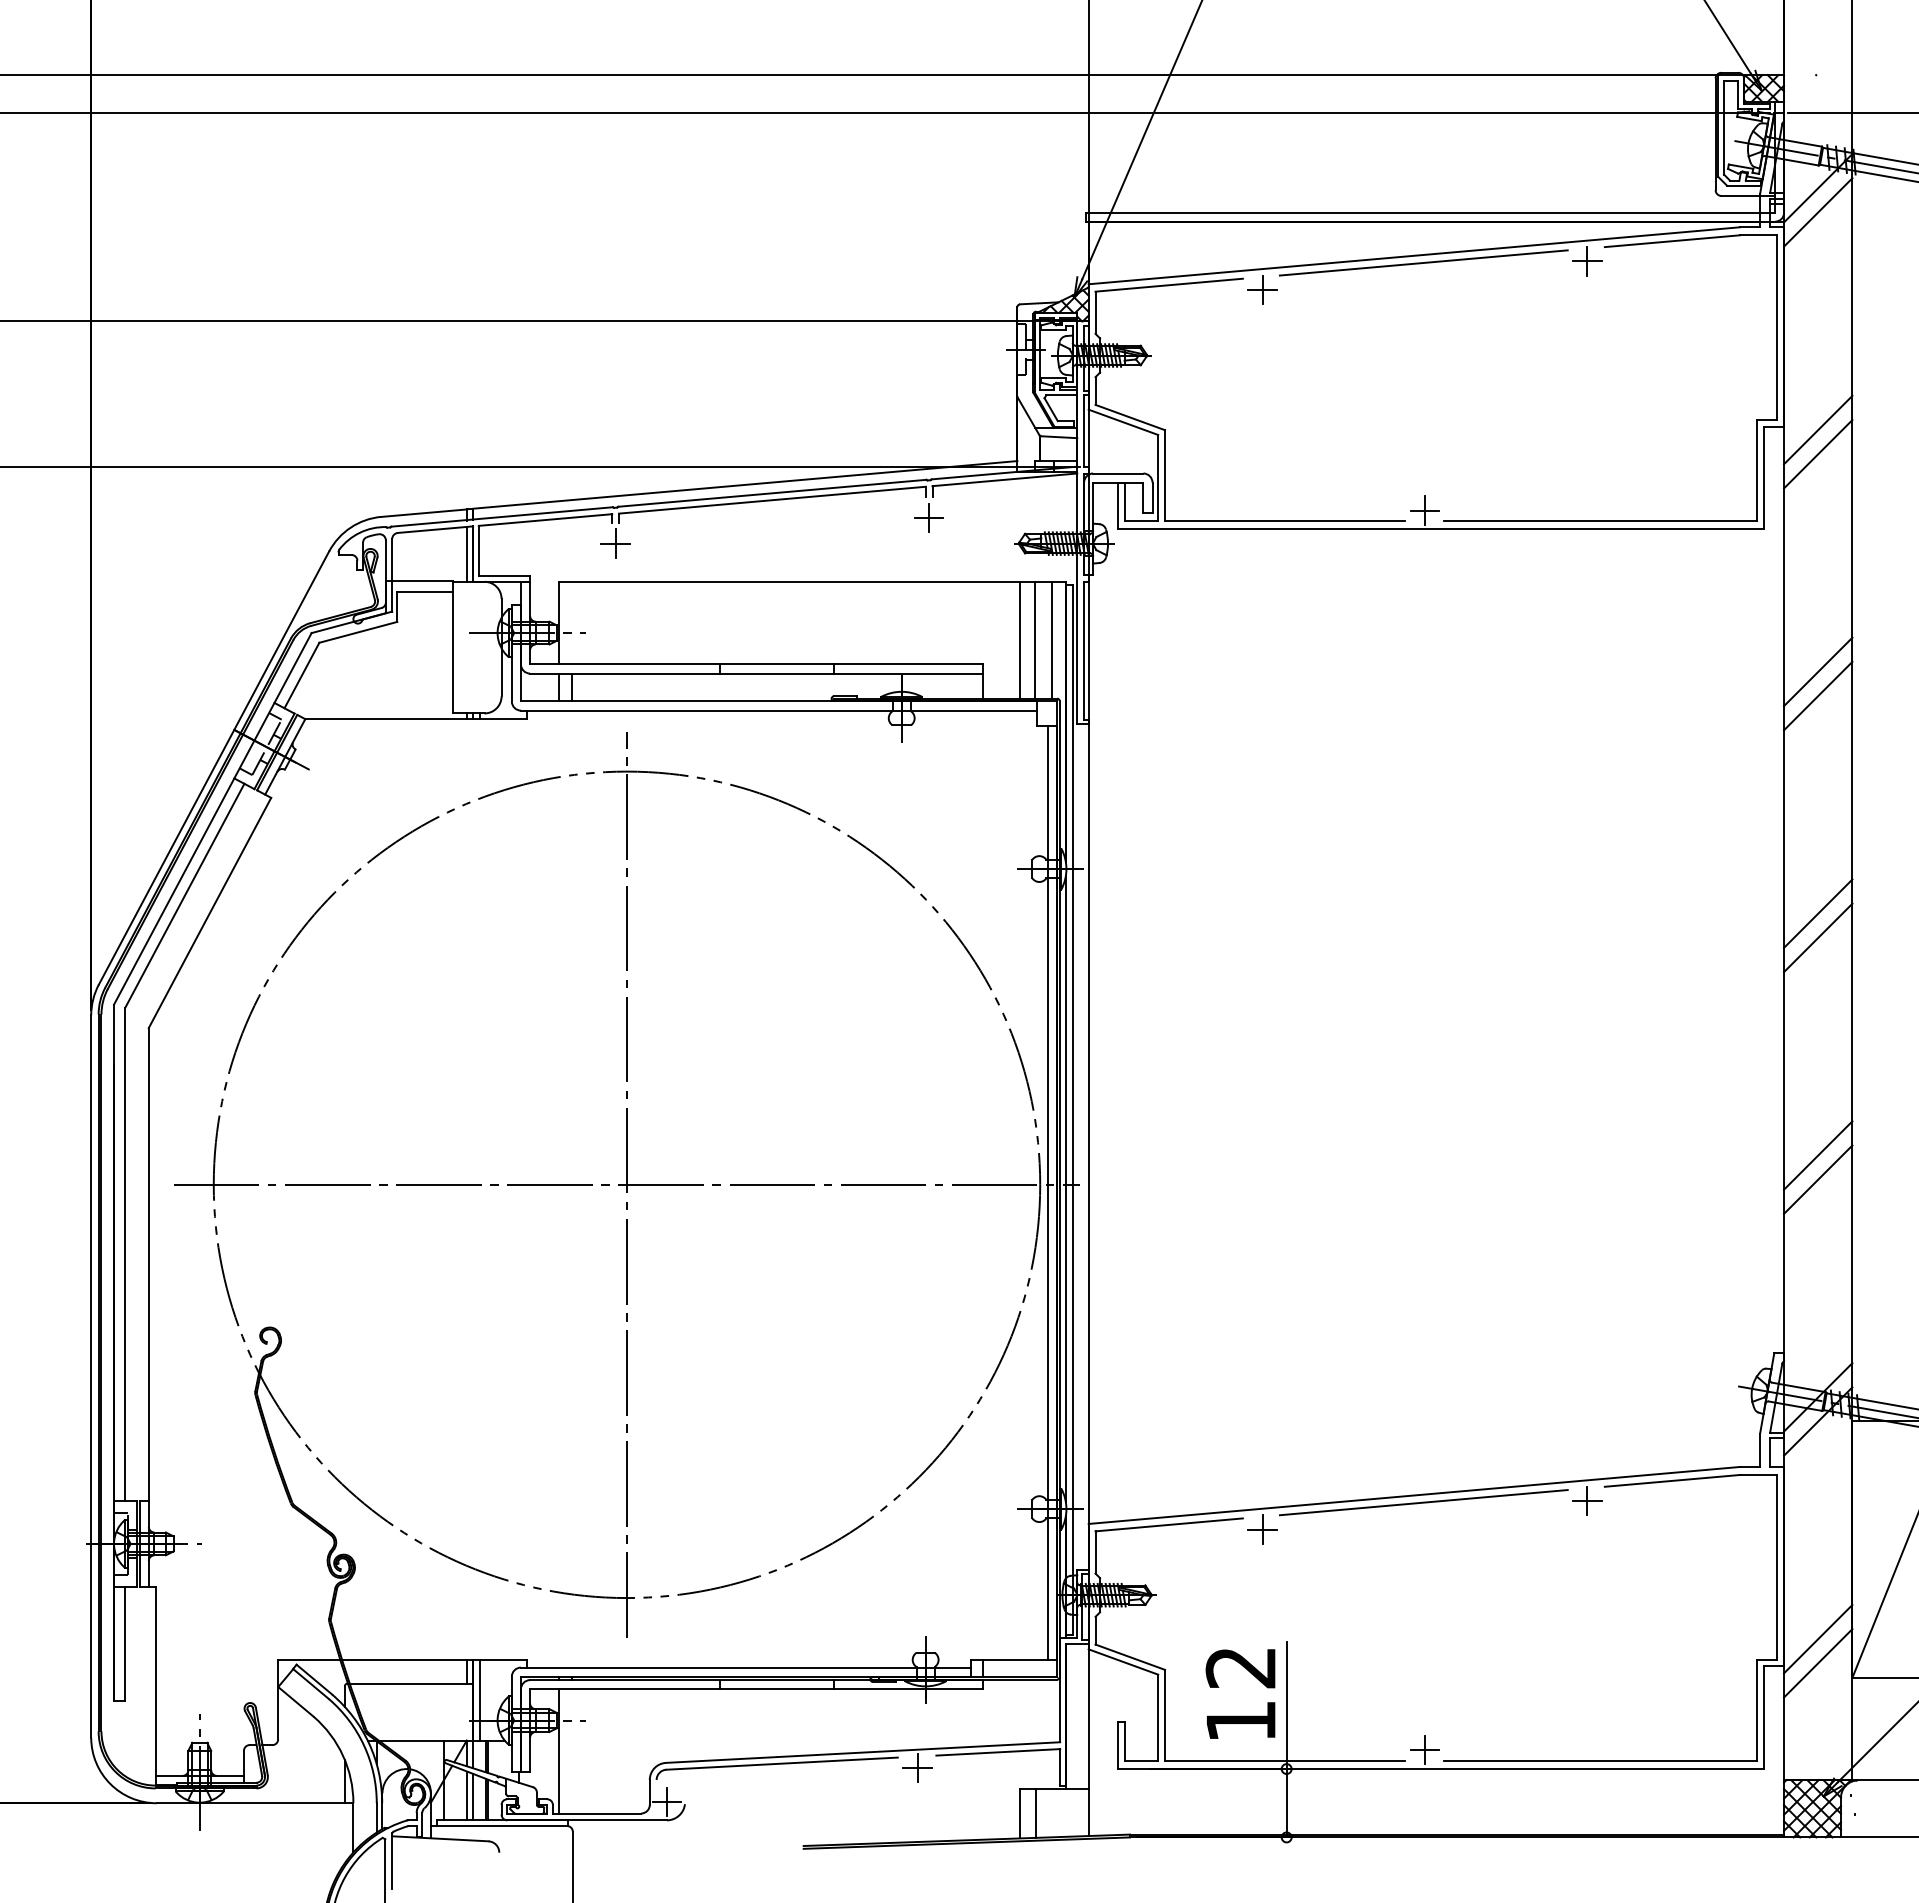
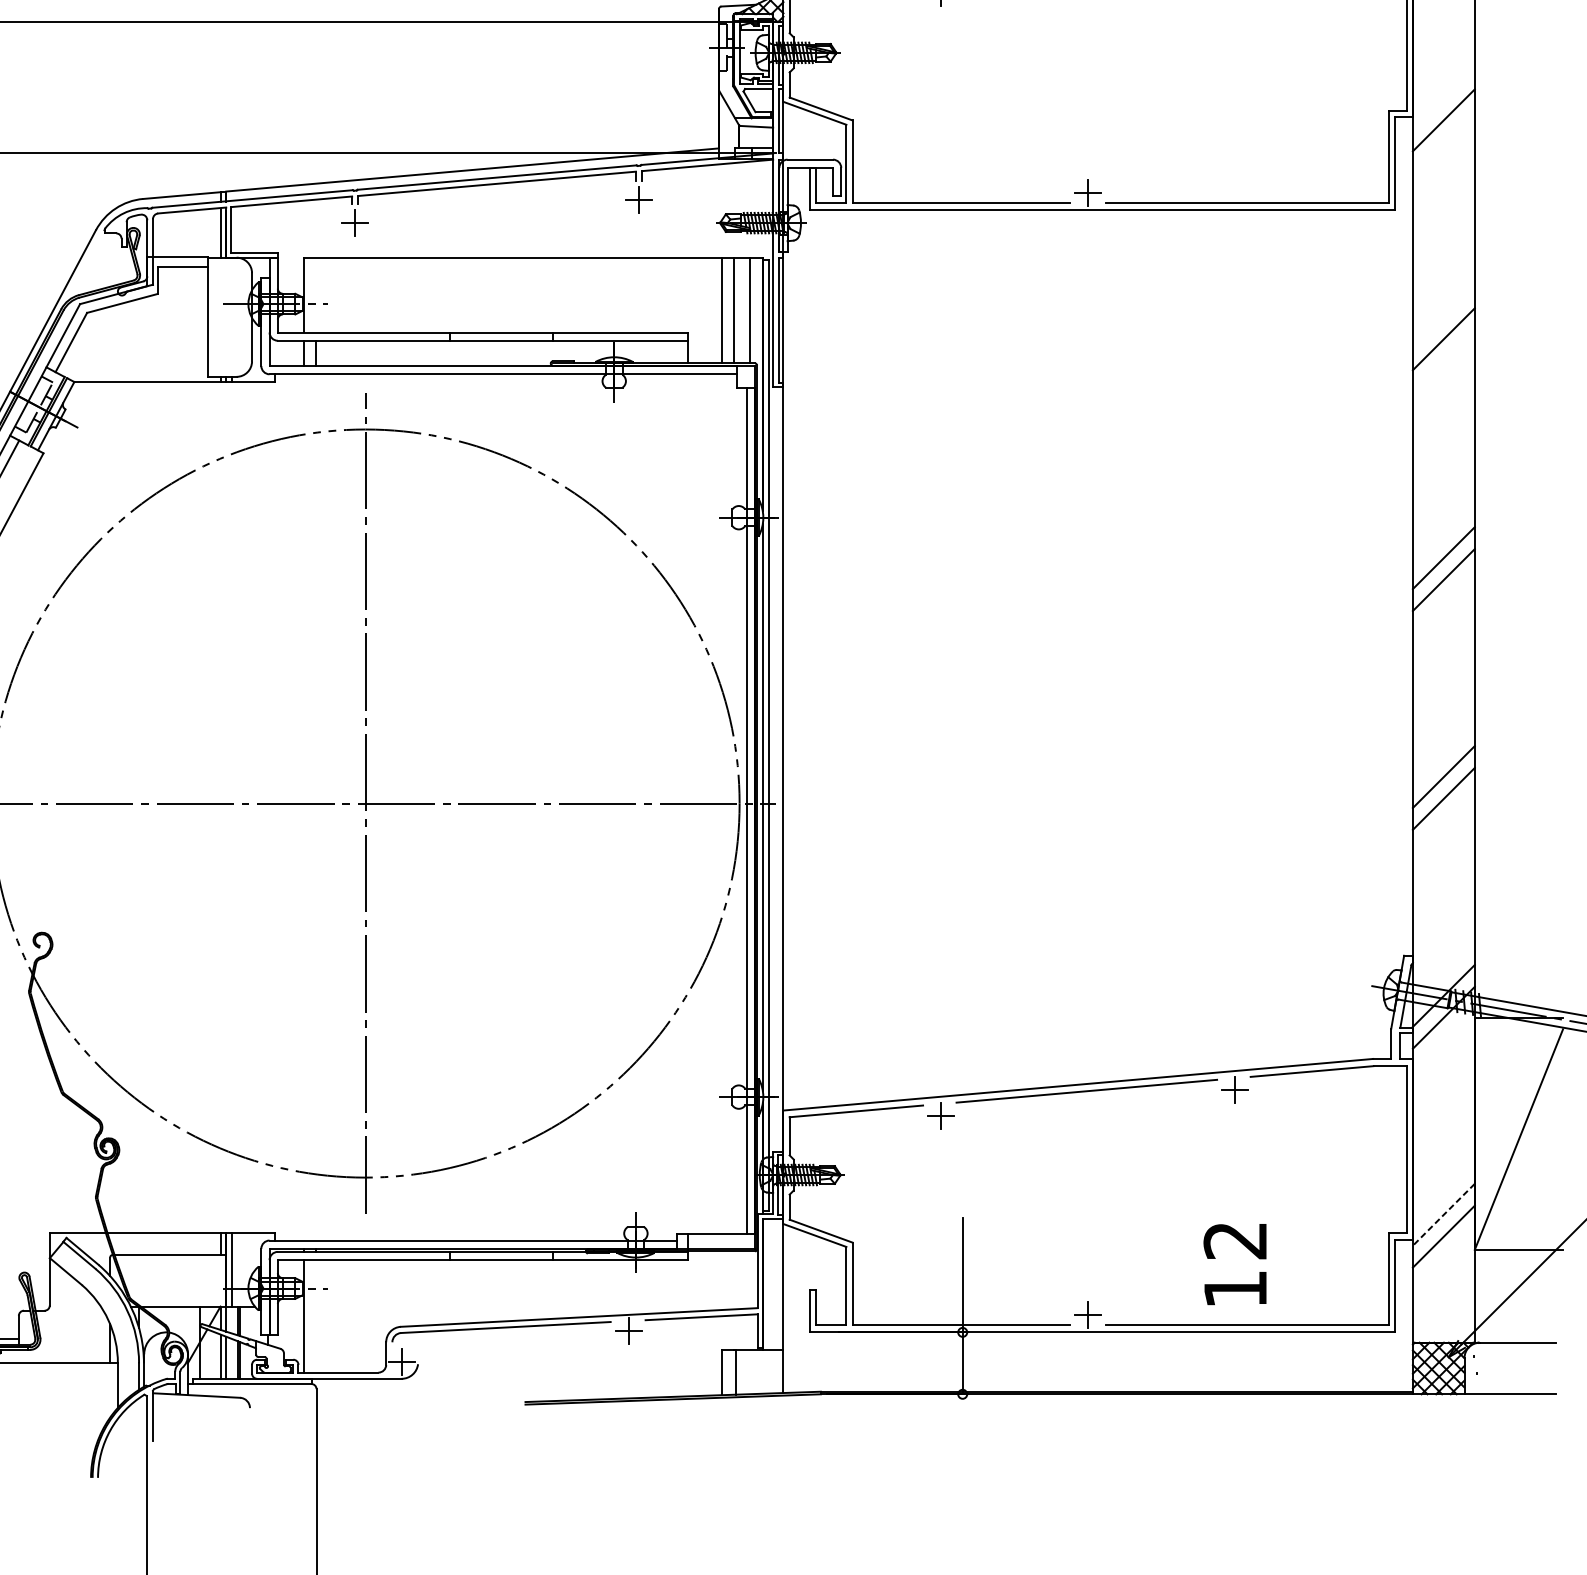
line: (1818, 454) -> (1444, 142), removed
line: (1818, 695) -> (1444, 360), removed
line: (1817, 1639) -> (1443, 1215), solid -> dashed
text: (1240, 1693) -> (1235, 1264), moved

